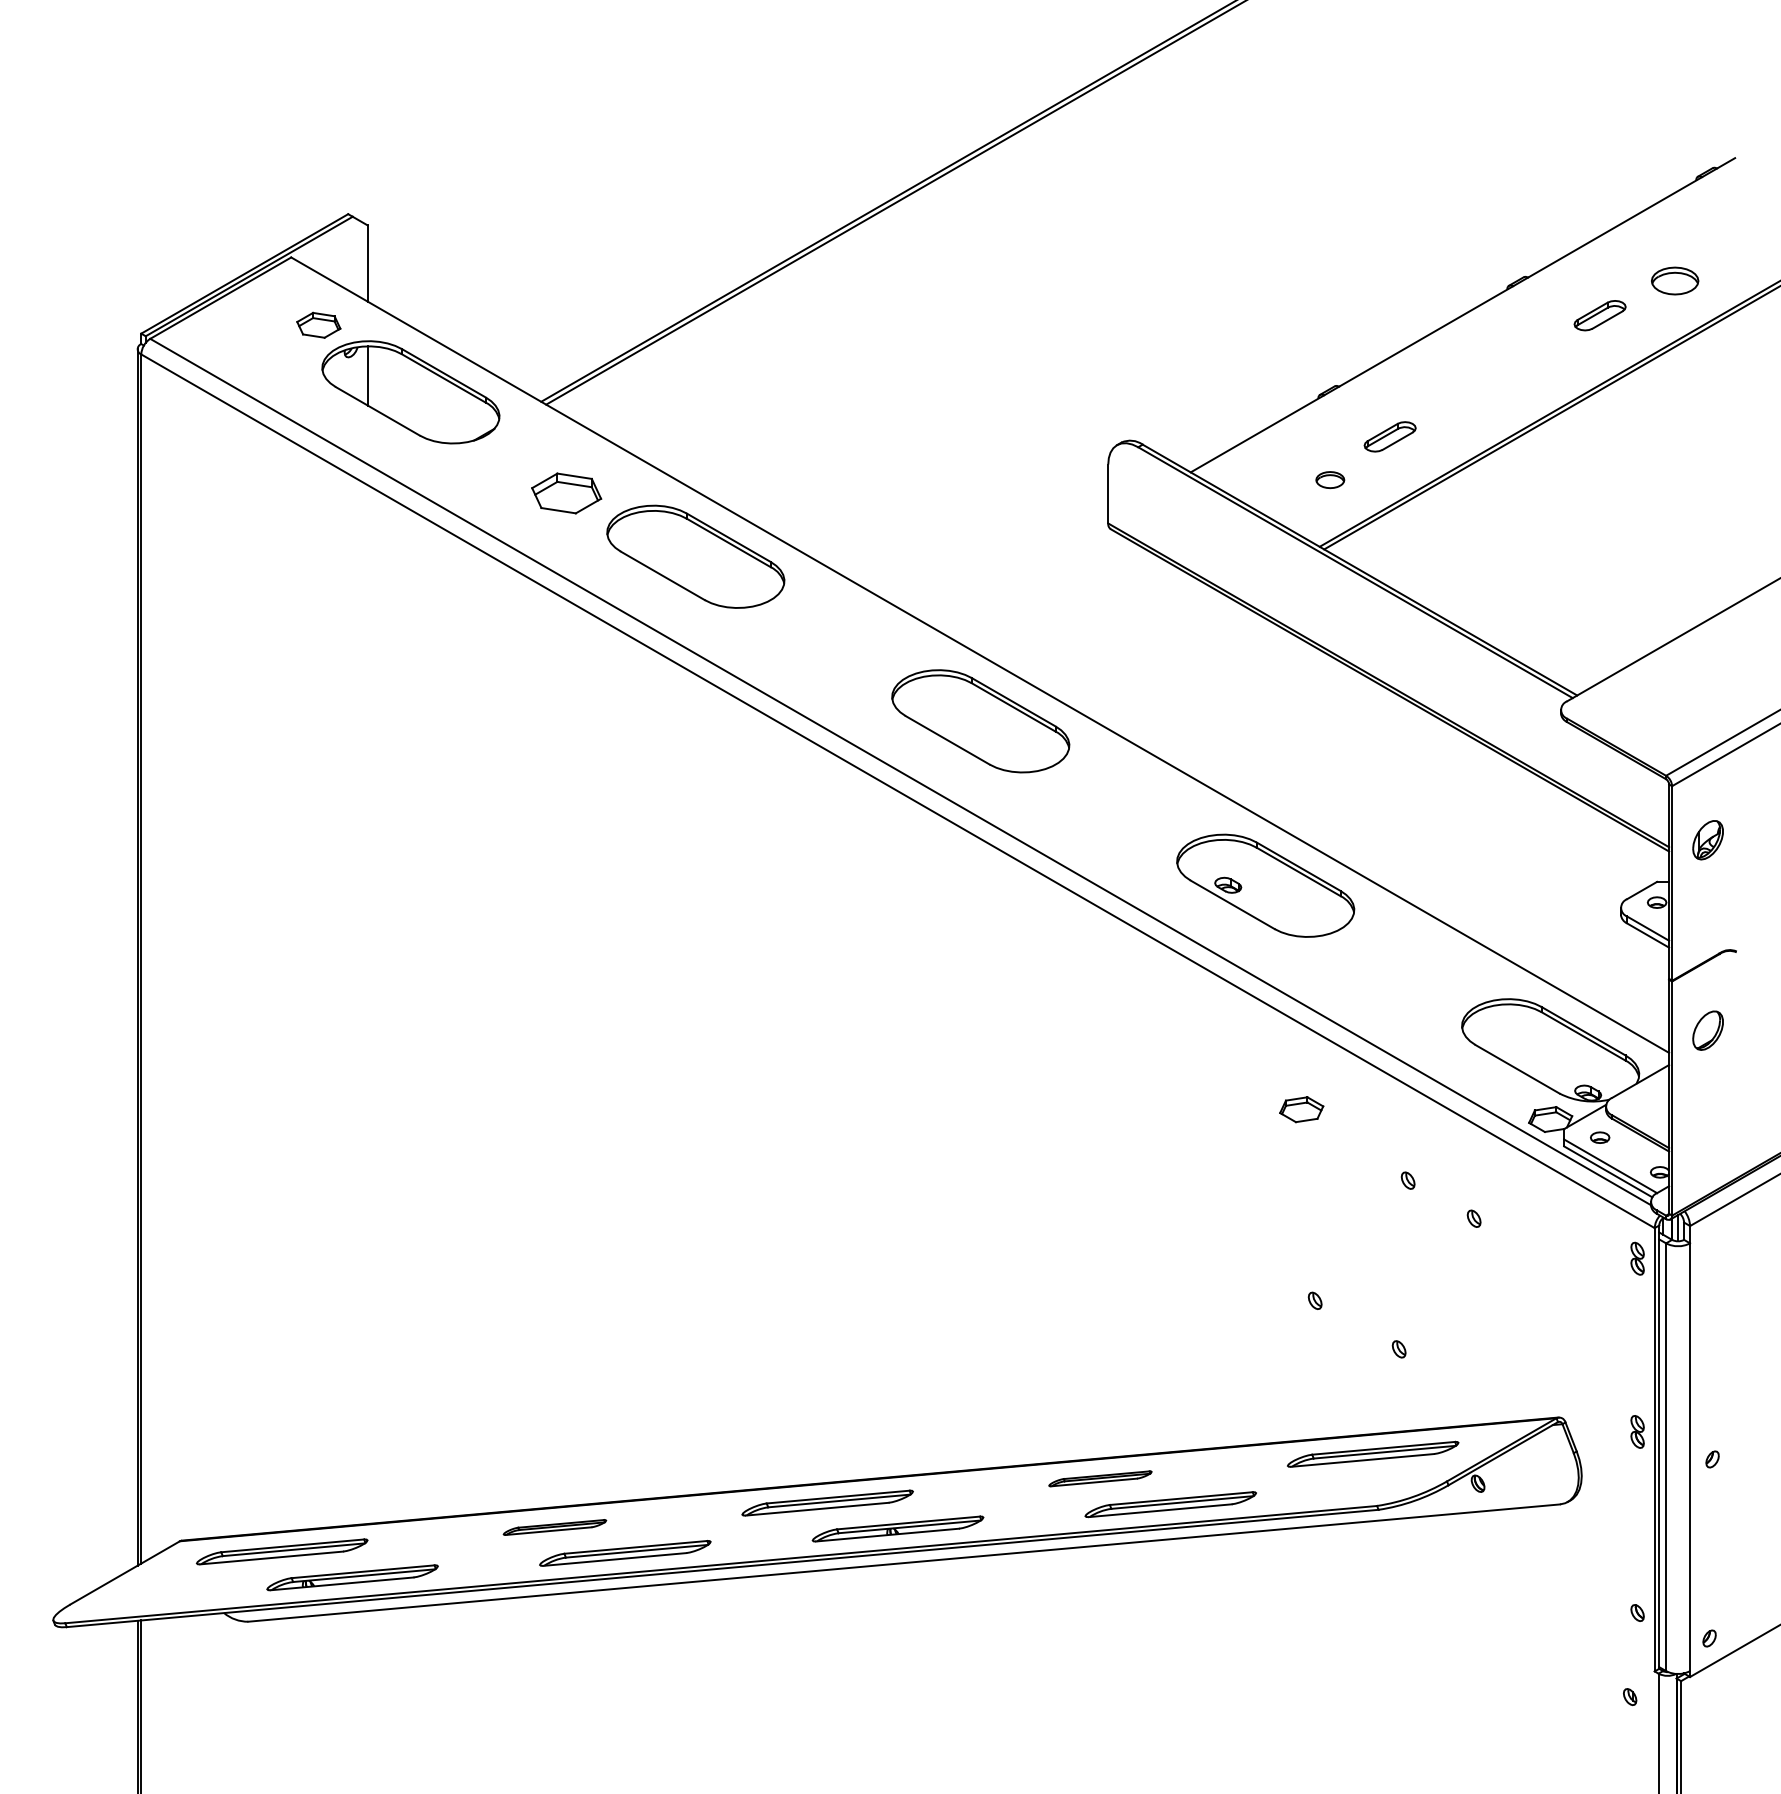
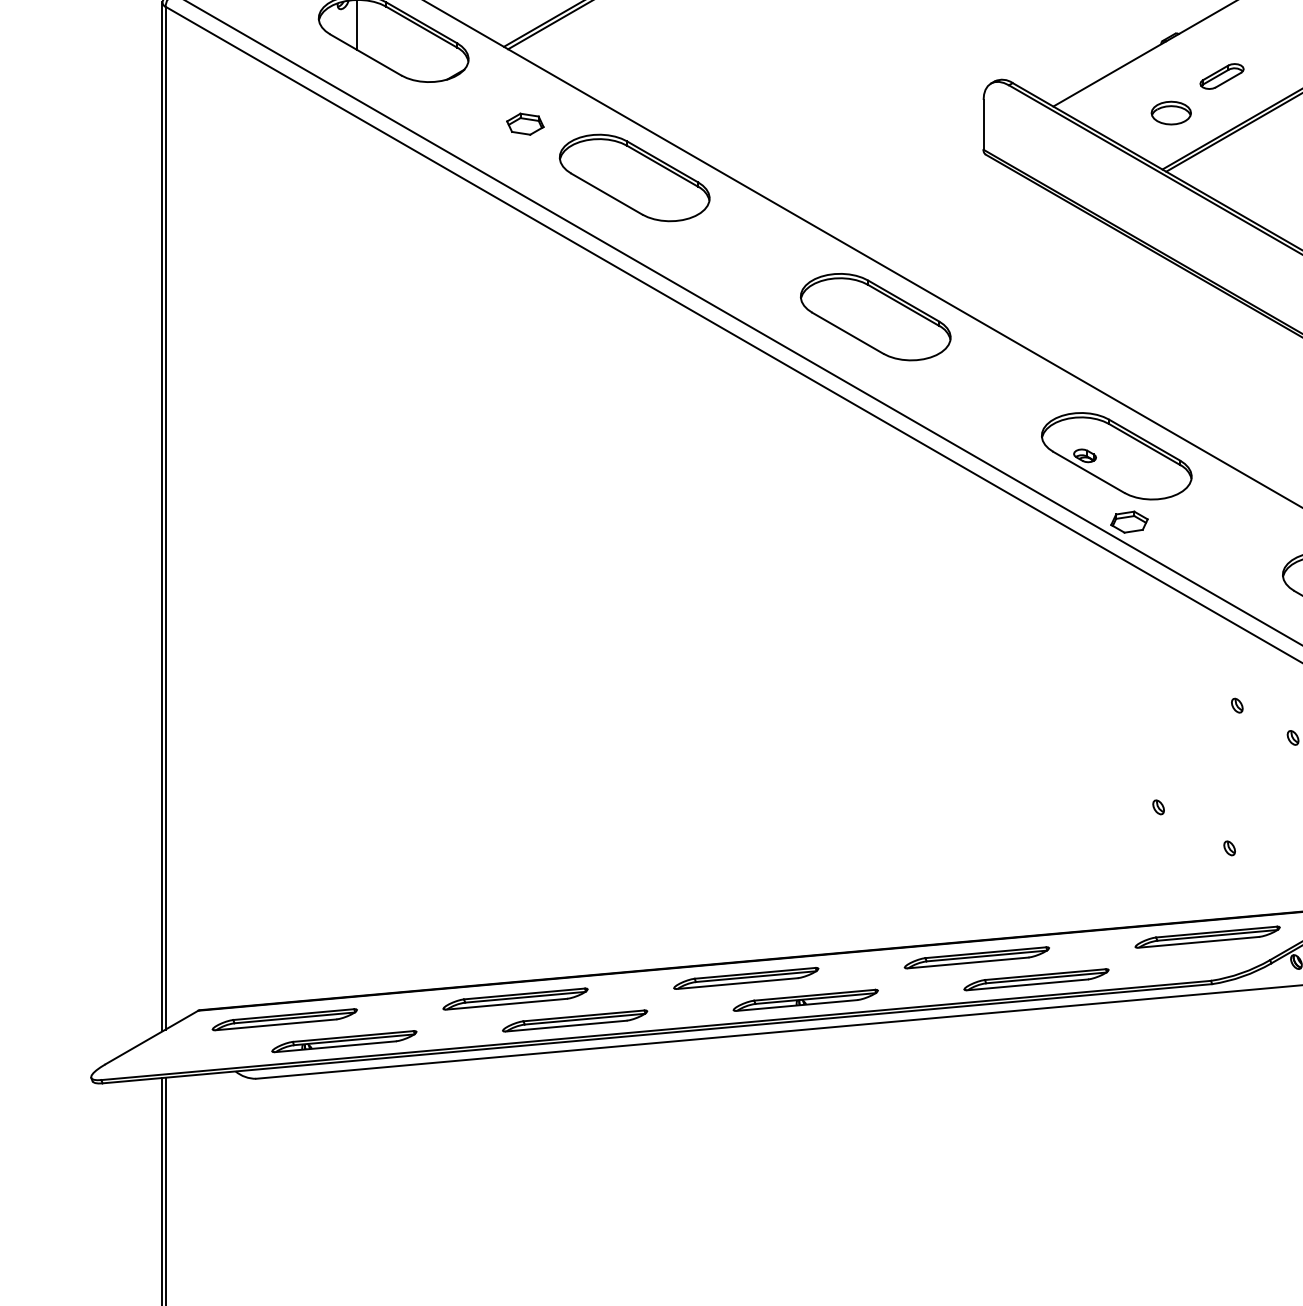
part: (1330, 479) -> (1171, 112), size x1.67
part: (566, 492) -> (525, 123), size x0.62
part: (1301, 1109) -> (1129, 521), moved
part: (1100, 1478) -> (977, 957), size x1.67
part: (554, 1527) -> (515, 999), size x1.67

